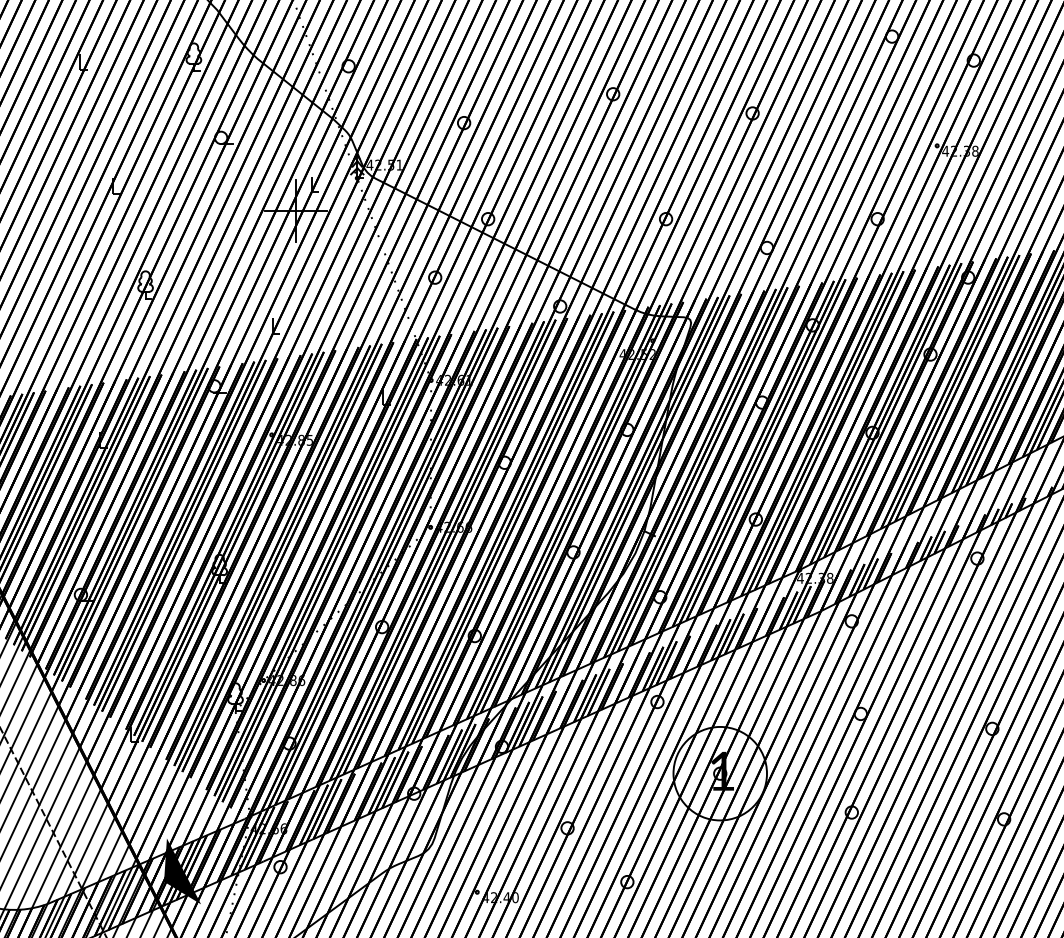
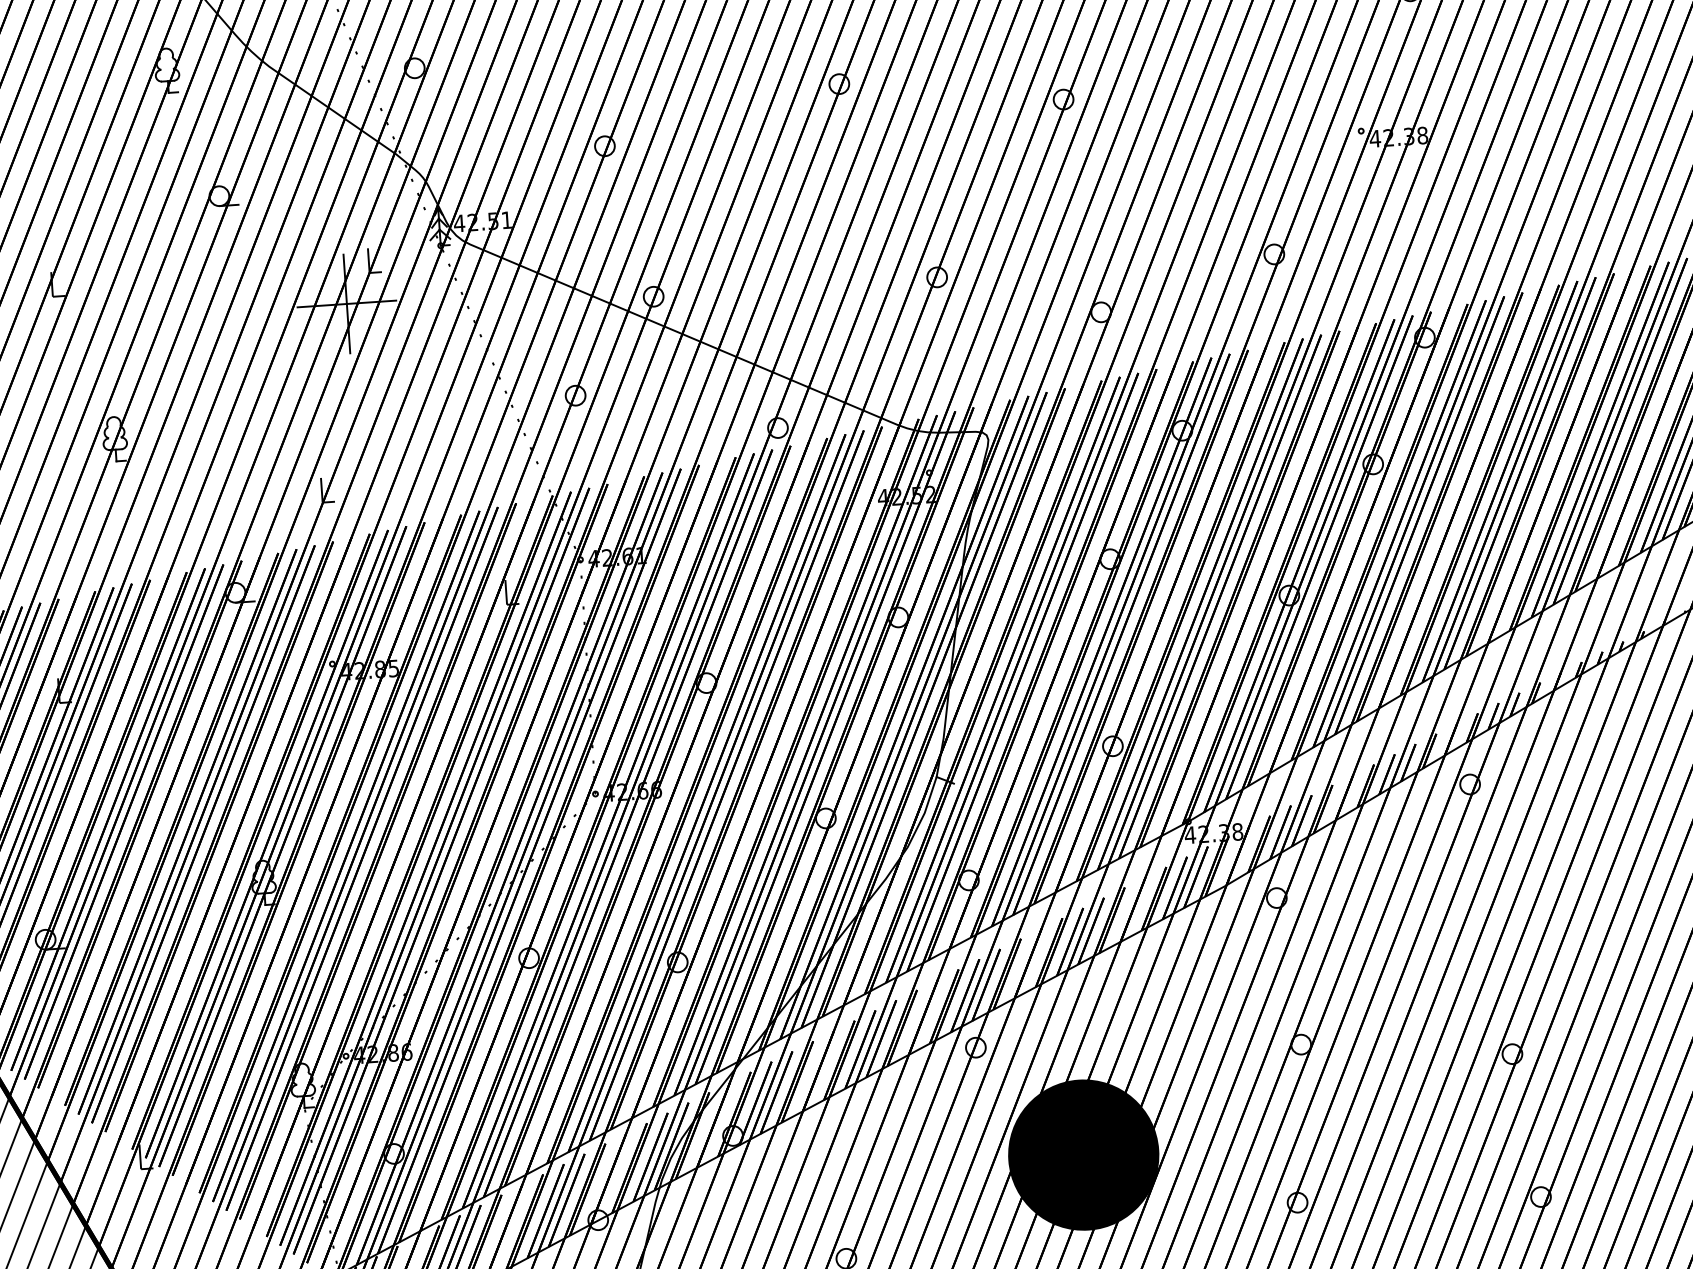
fill: (720, 773) -> (1084, 1154), added

